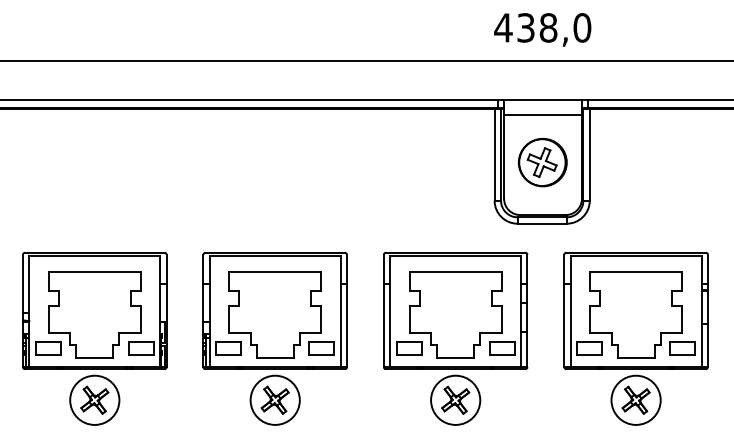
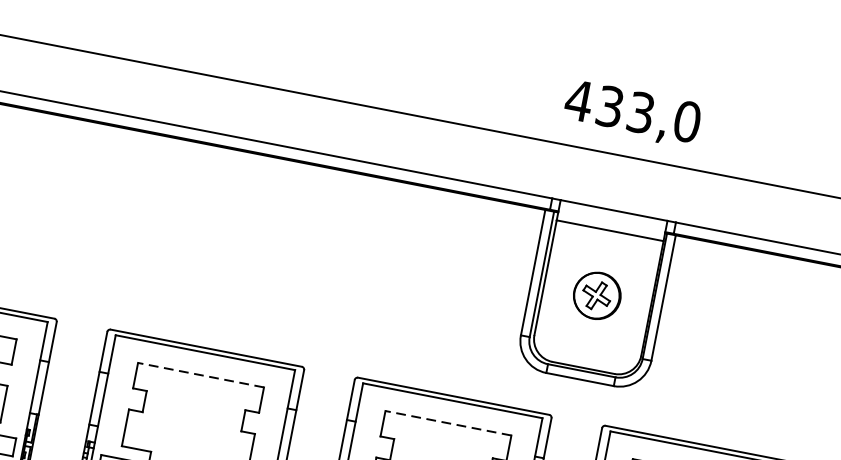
text: (548, 27) -> (641, 112), 438,0 -> 433,0
part: (542, 162) -> (596, 295), size x0.7
line: (275, 272) -> (201, 375), solid -> dashed
line: (455, 272) -> (448, 423), solid -> dashed

